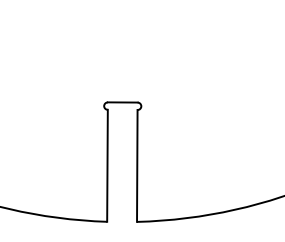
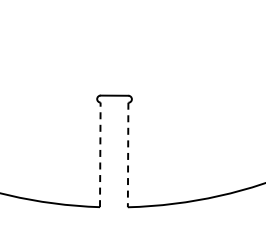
line: (107, 165) -> (100, 154), solid -> dashed
line: (137, 166) -> (128, 155), solid -> dashed

